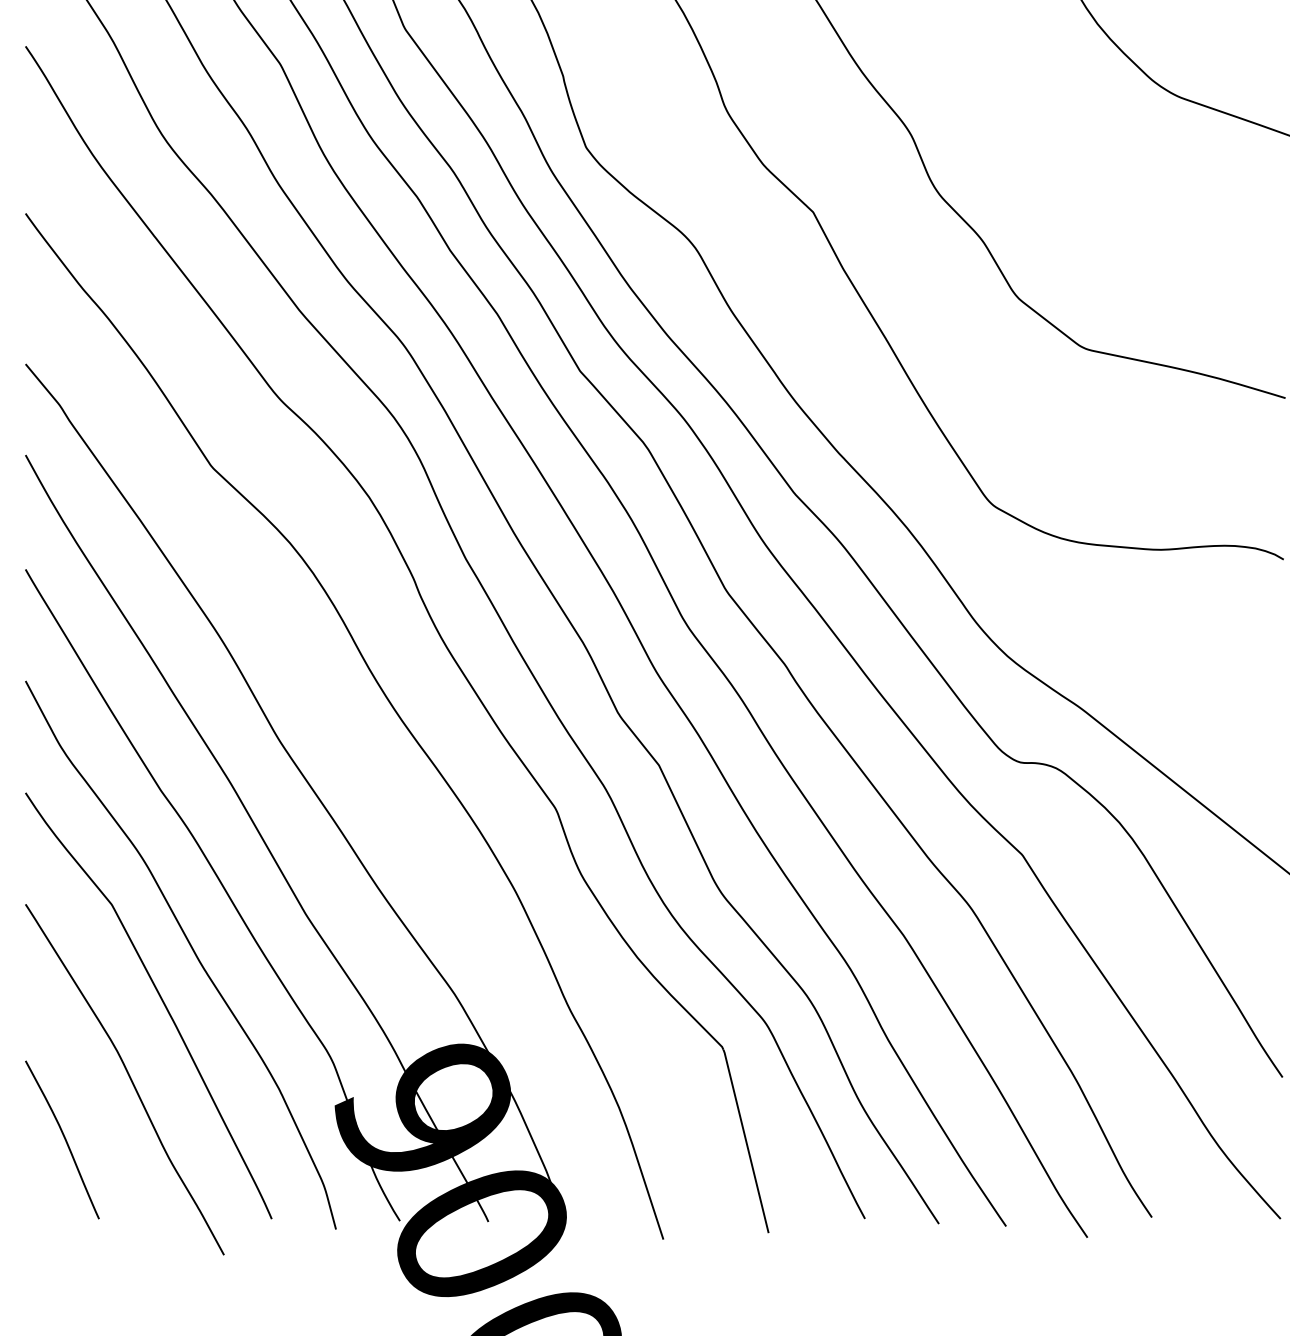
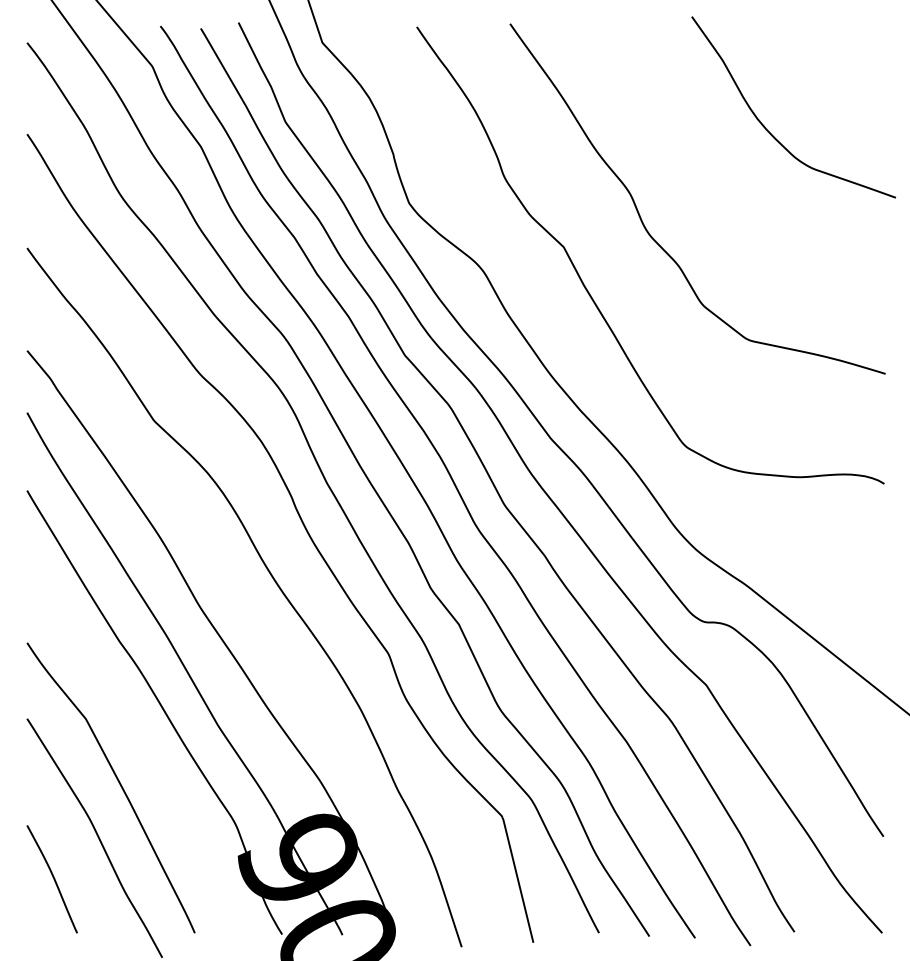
curve: (191, 950) -> (140, 750), removed

